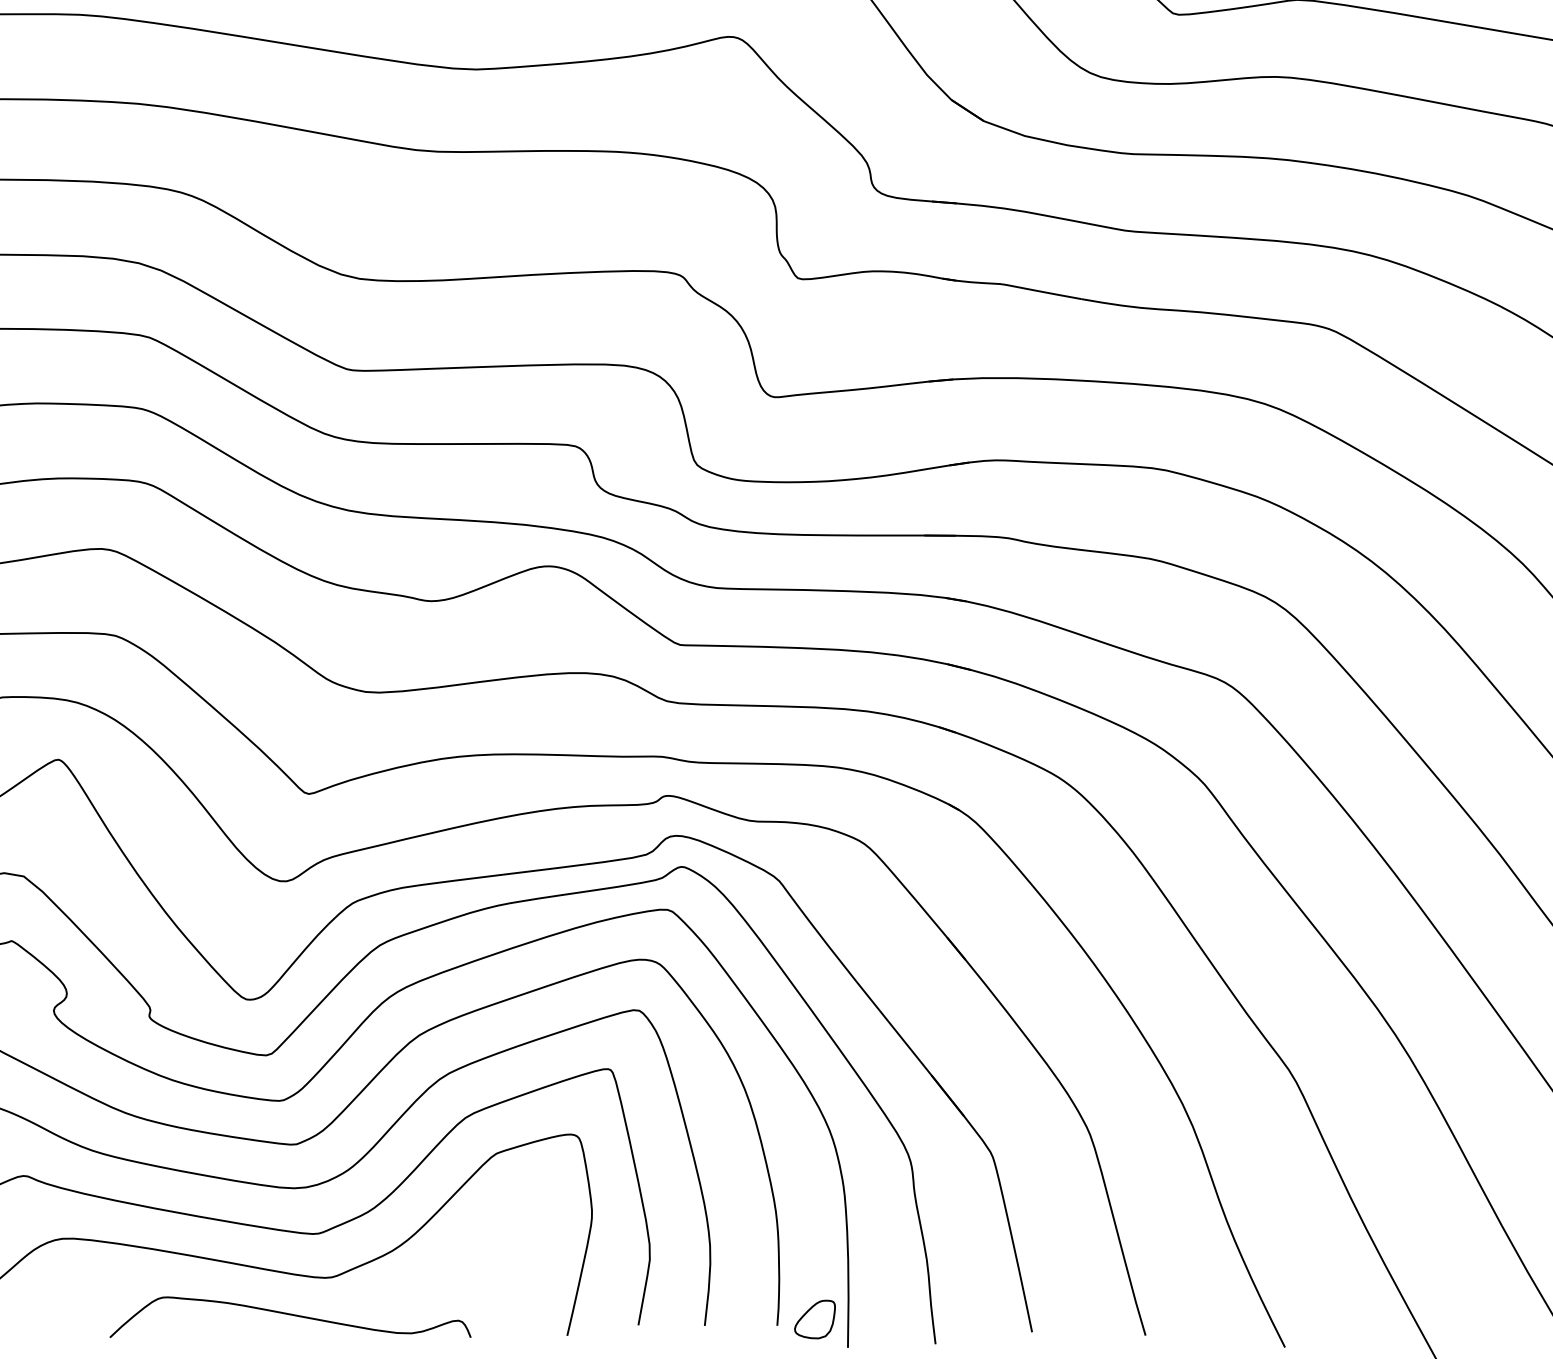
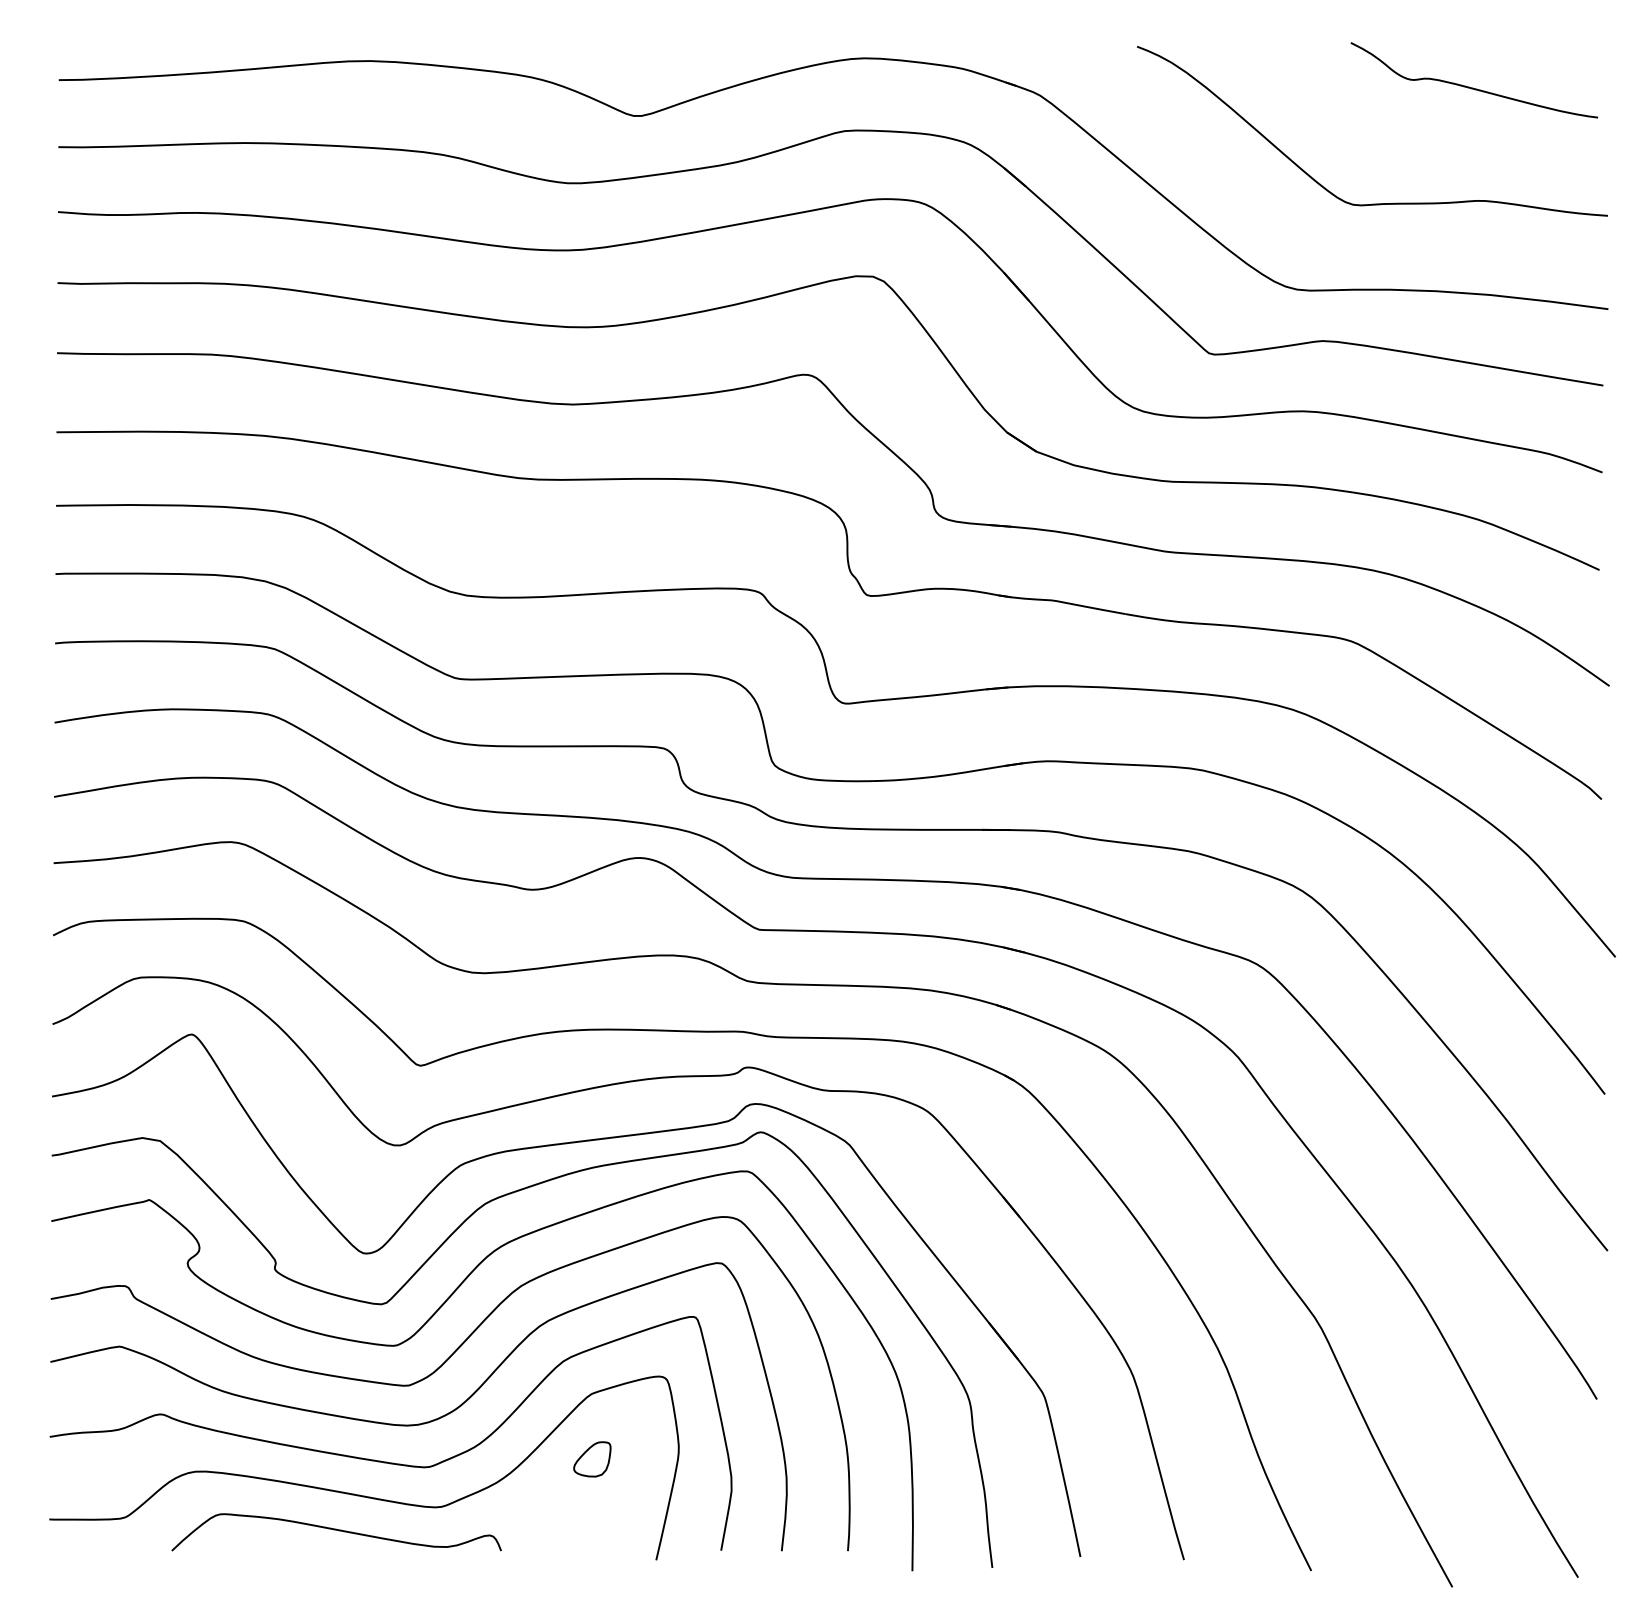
curve: (290, 1315) -> (336, 1530), moved
part: (815, 1319) -> (592, 1459), moved

